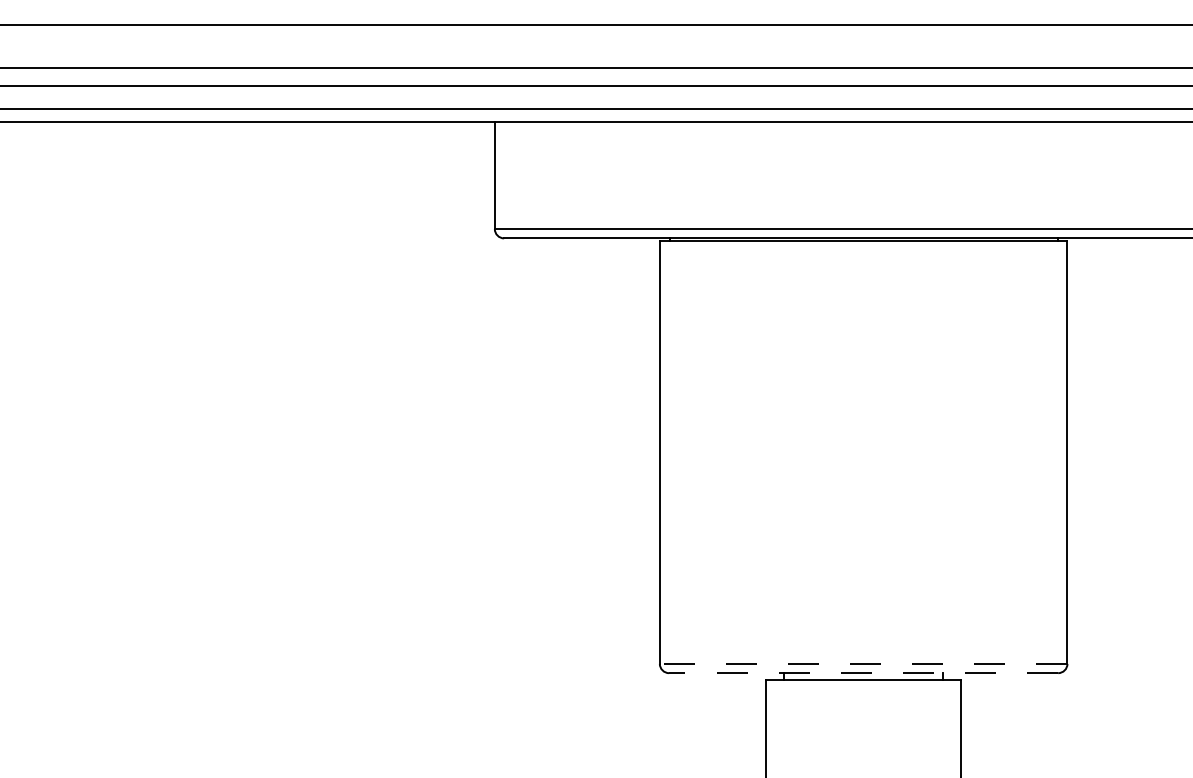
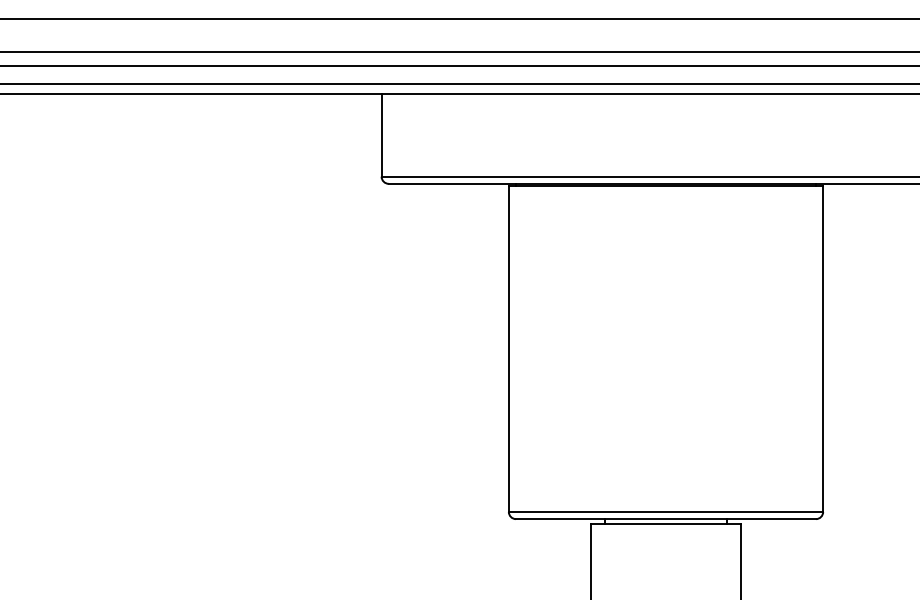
line: (862, 663) -> (665, 511), dashed -> solid
line: (864, 673) -> (666, 519), dashed -> solid

